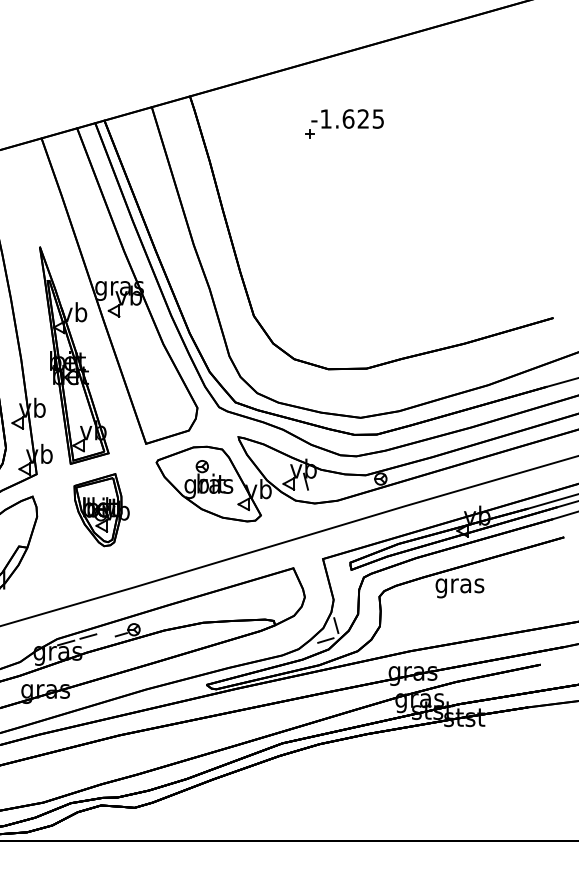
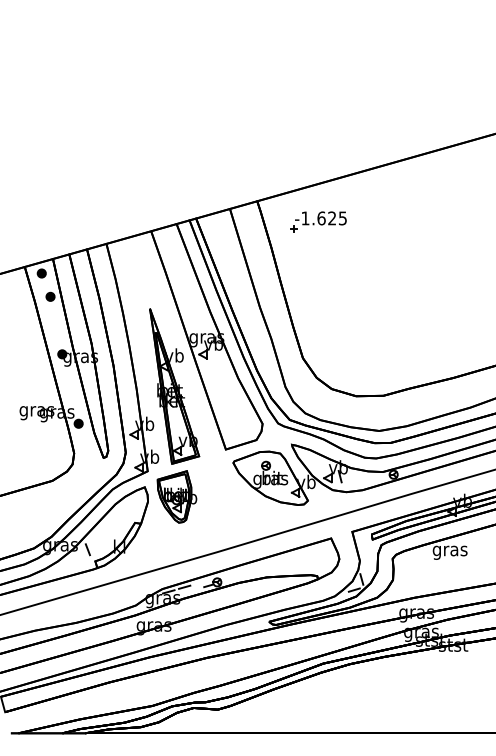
part: (344, 123) -> (318, 221), moved
part: (100, 509) -> (176, 496), moved

